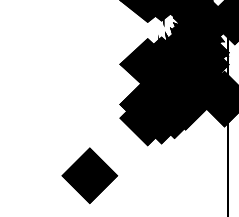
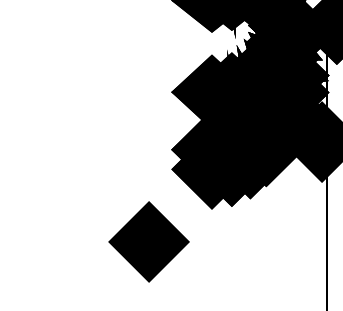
part: (89, 175) -> (148, 241), moved

